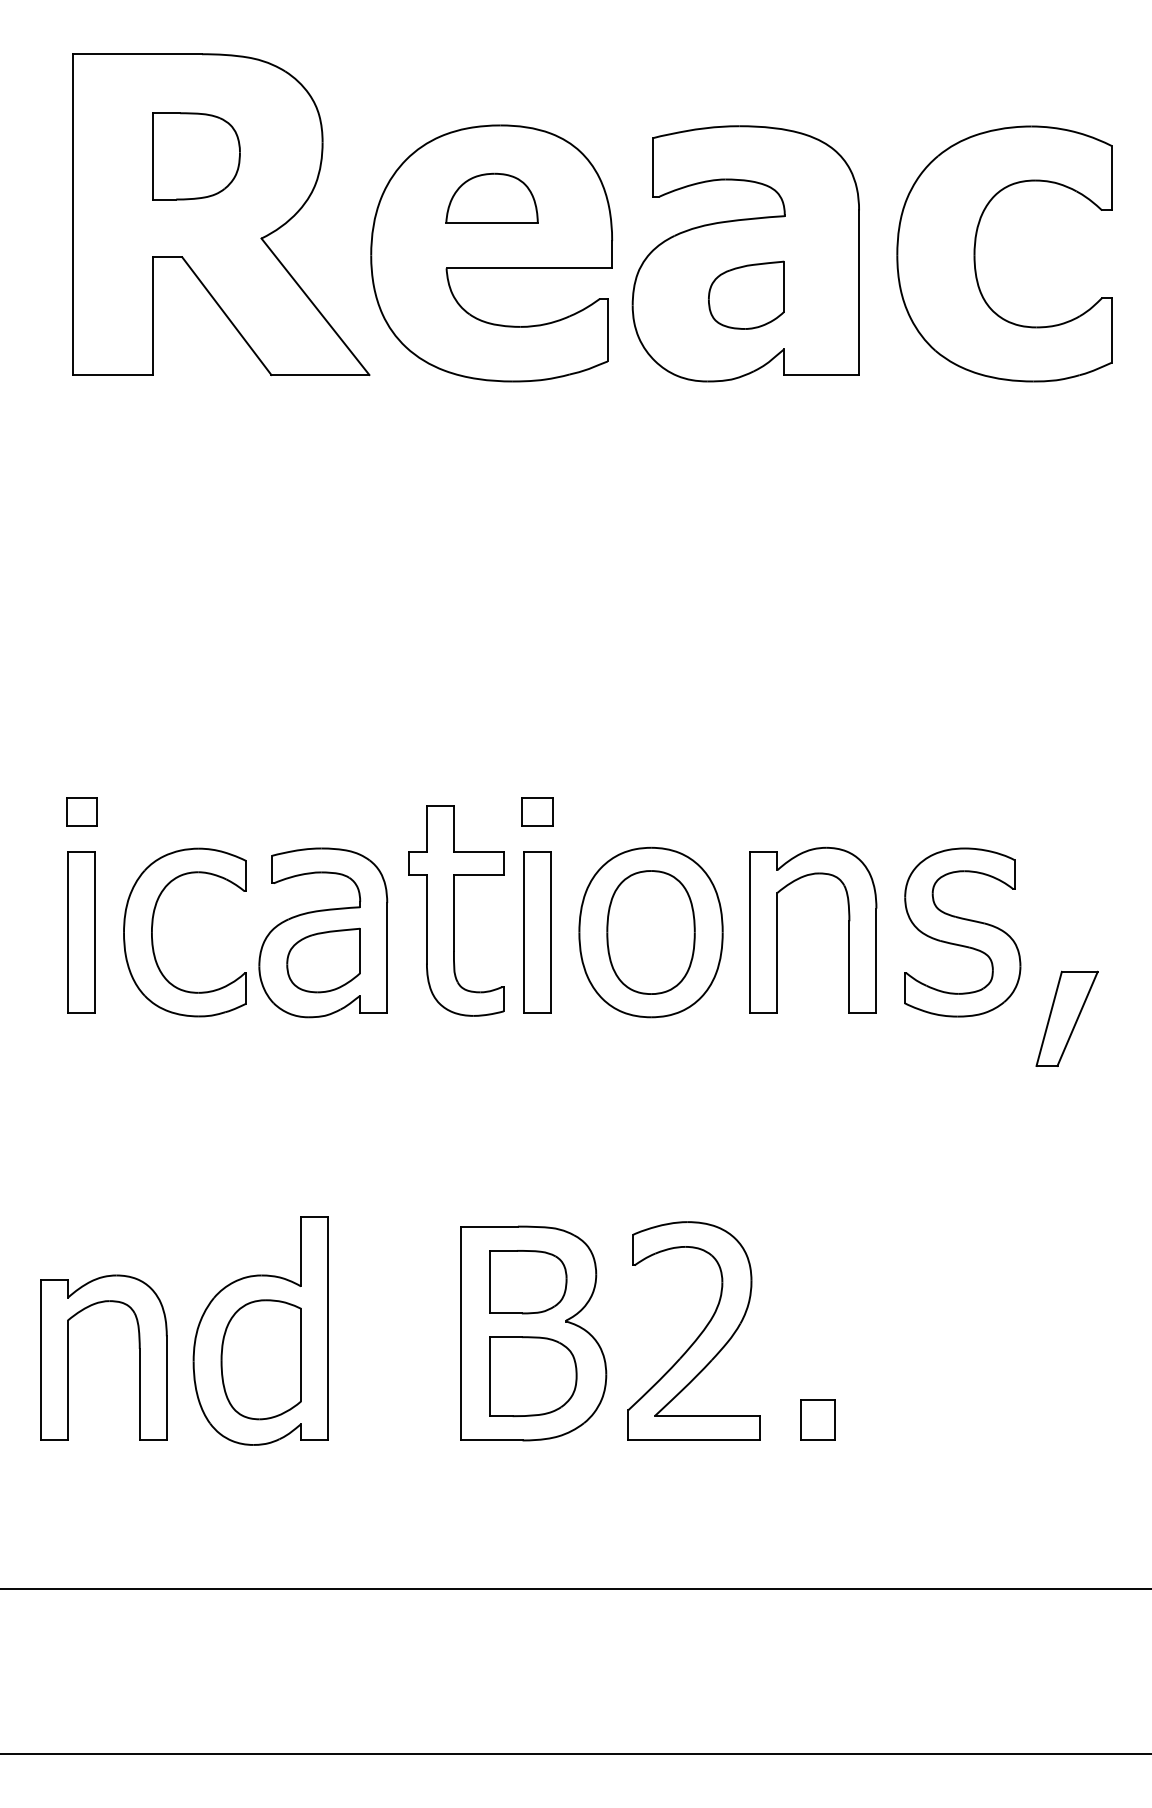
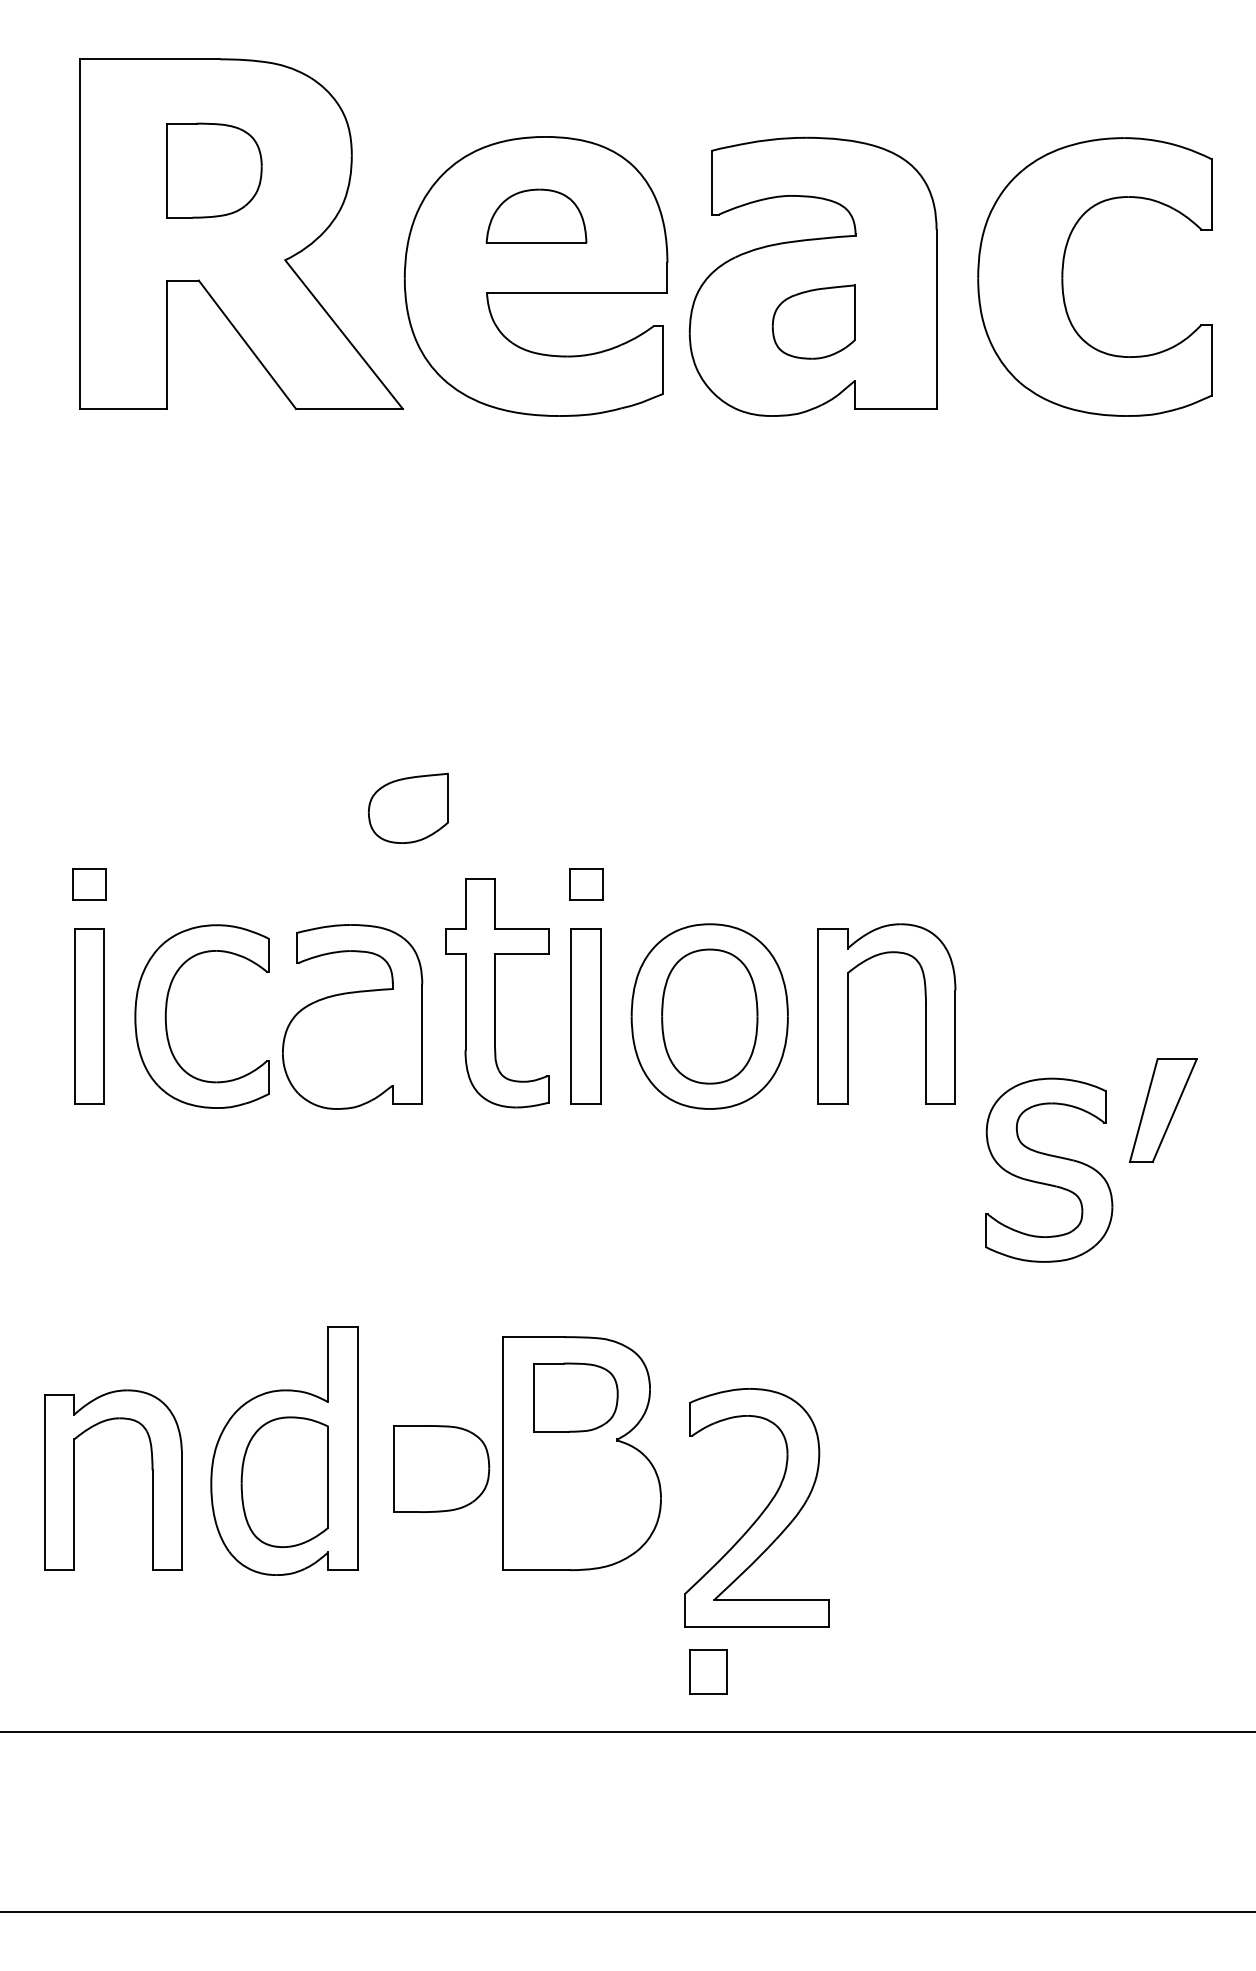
part: (962, 932) -> (1049, 1170), moved
part: (323, 960) -> (408, 808), moved
part: (698, 1335) -> (761, 1512), moved
part: (533, 1376) -> (442, 1468), moved
part: (817, 1419) -> (708, 1671), moved

